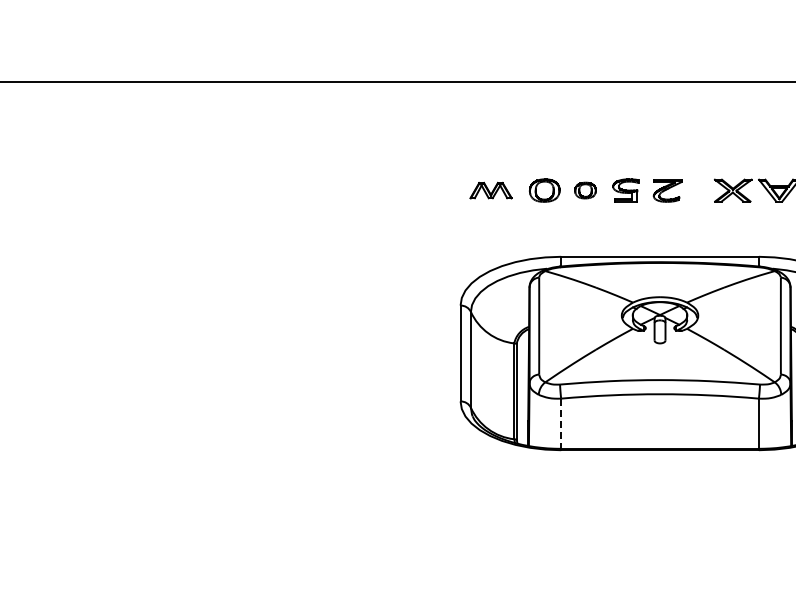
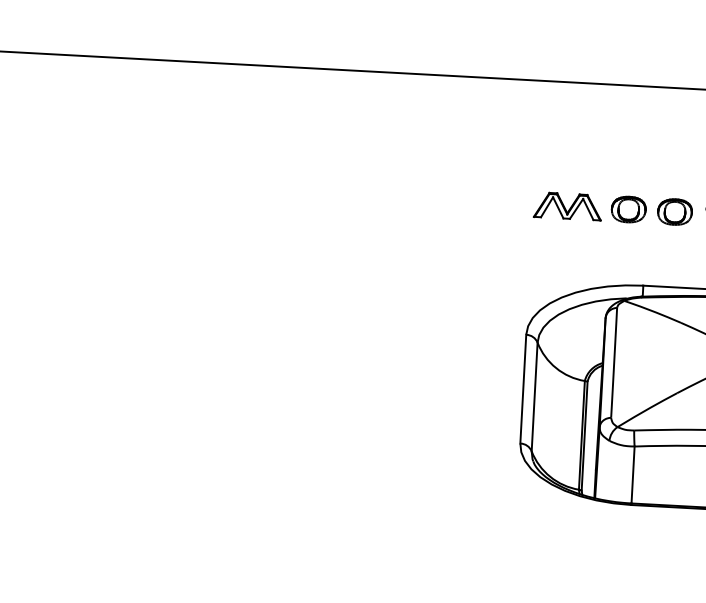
part: (490, 190) -> (567, 206), size x1.43
part: (585, 190) -> (674, 211), size x1.43
line: (561, 424) -> (633, 475), dashed -> solid

